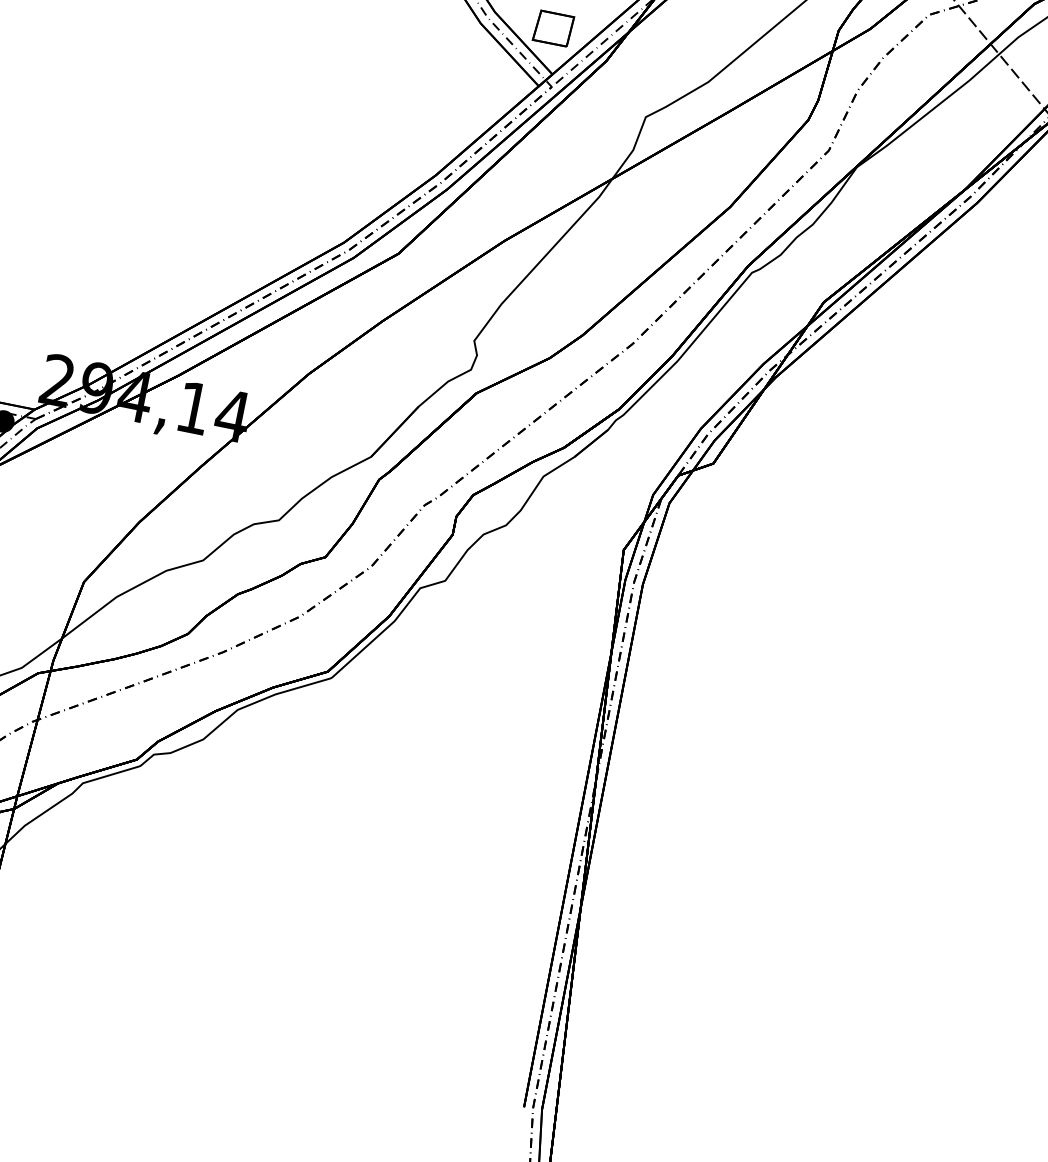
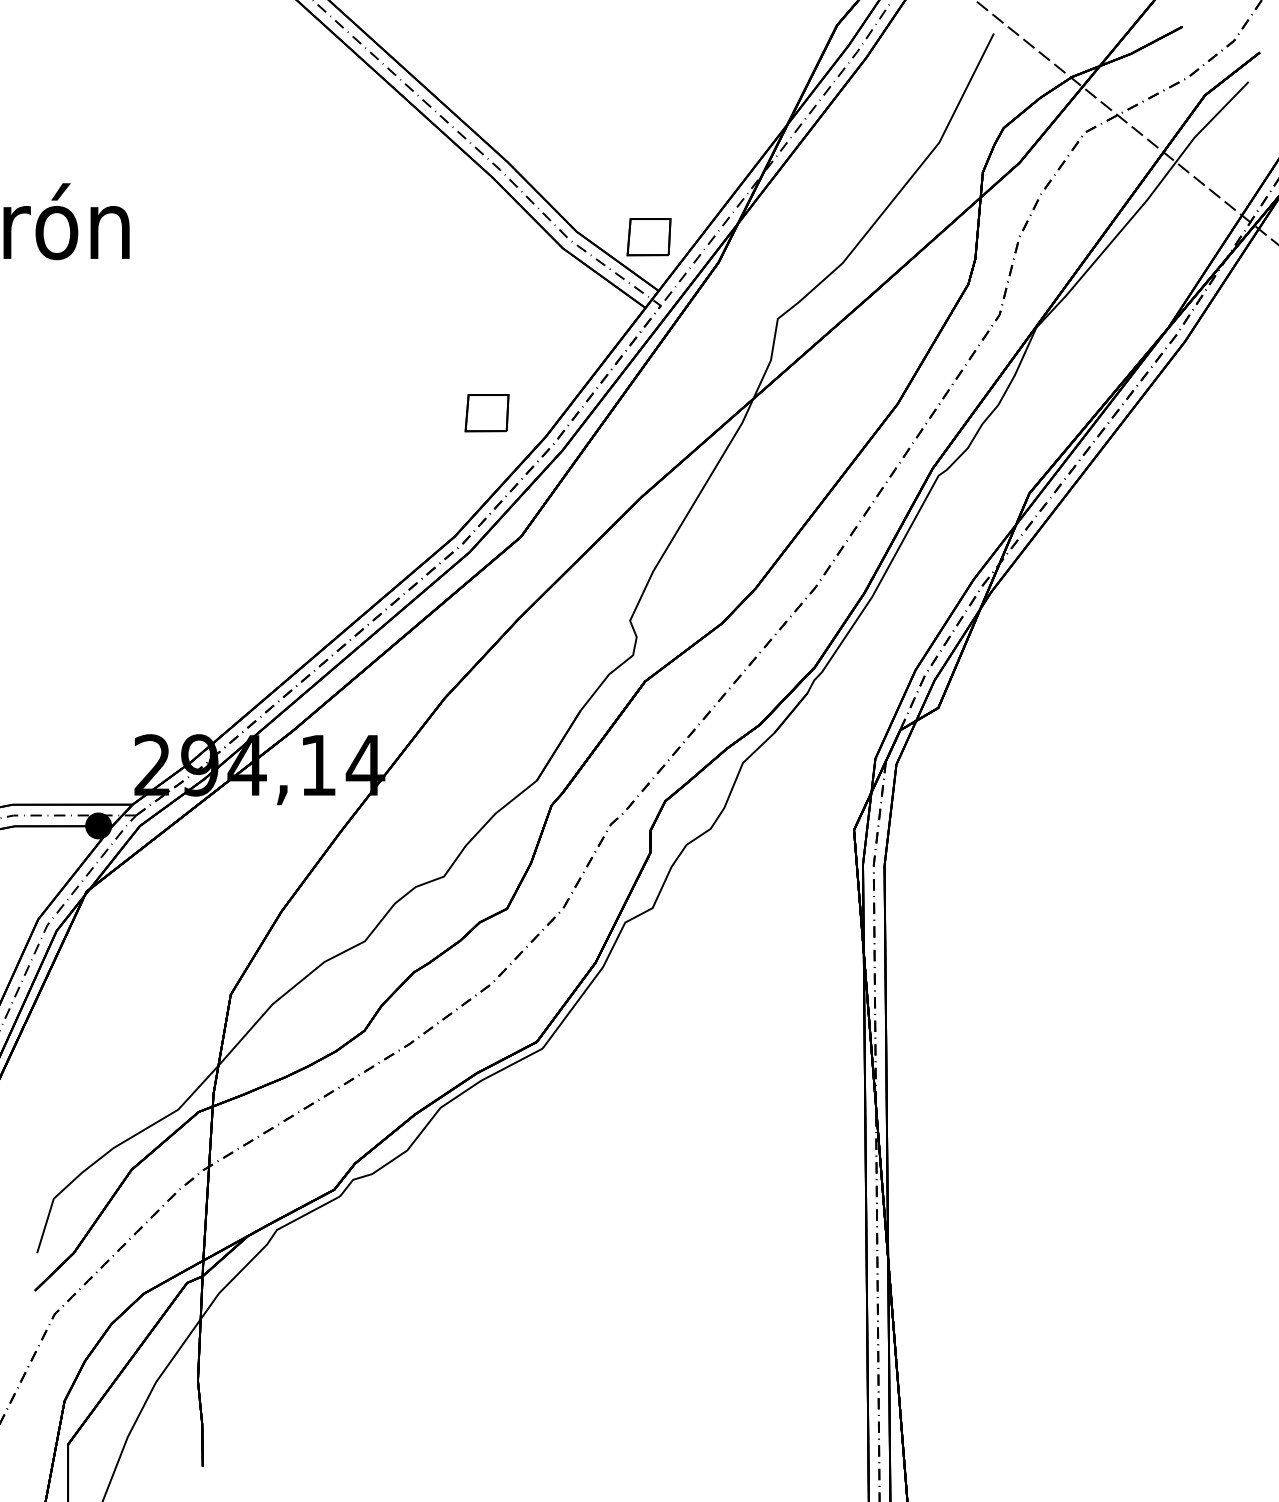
part: (390, 146) -> (486, 413), added

